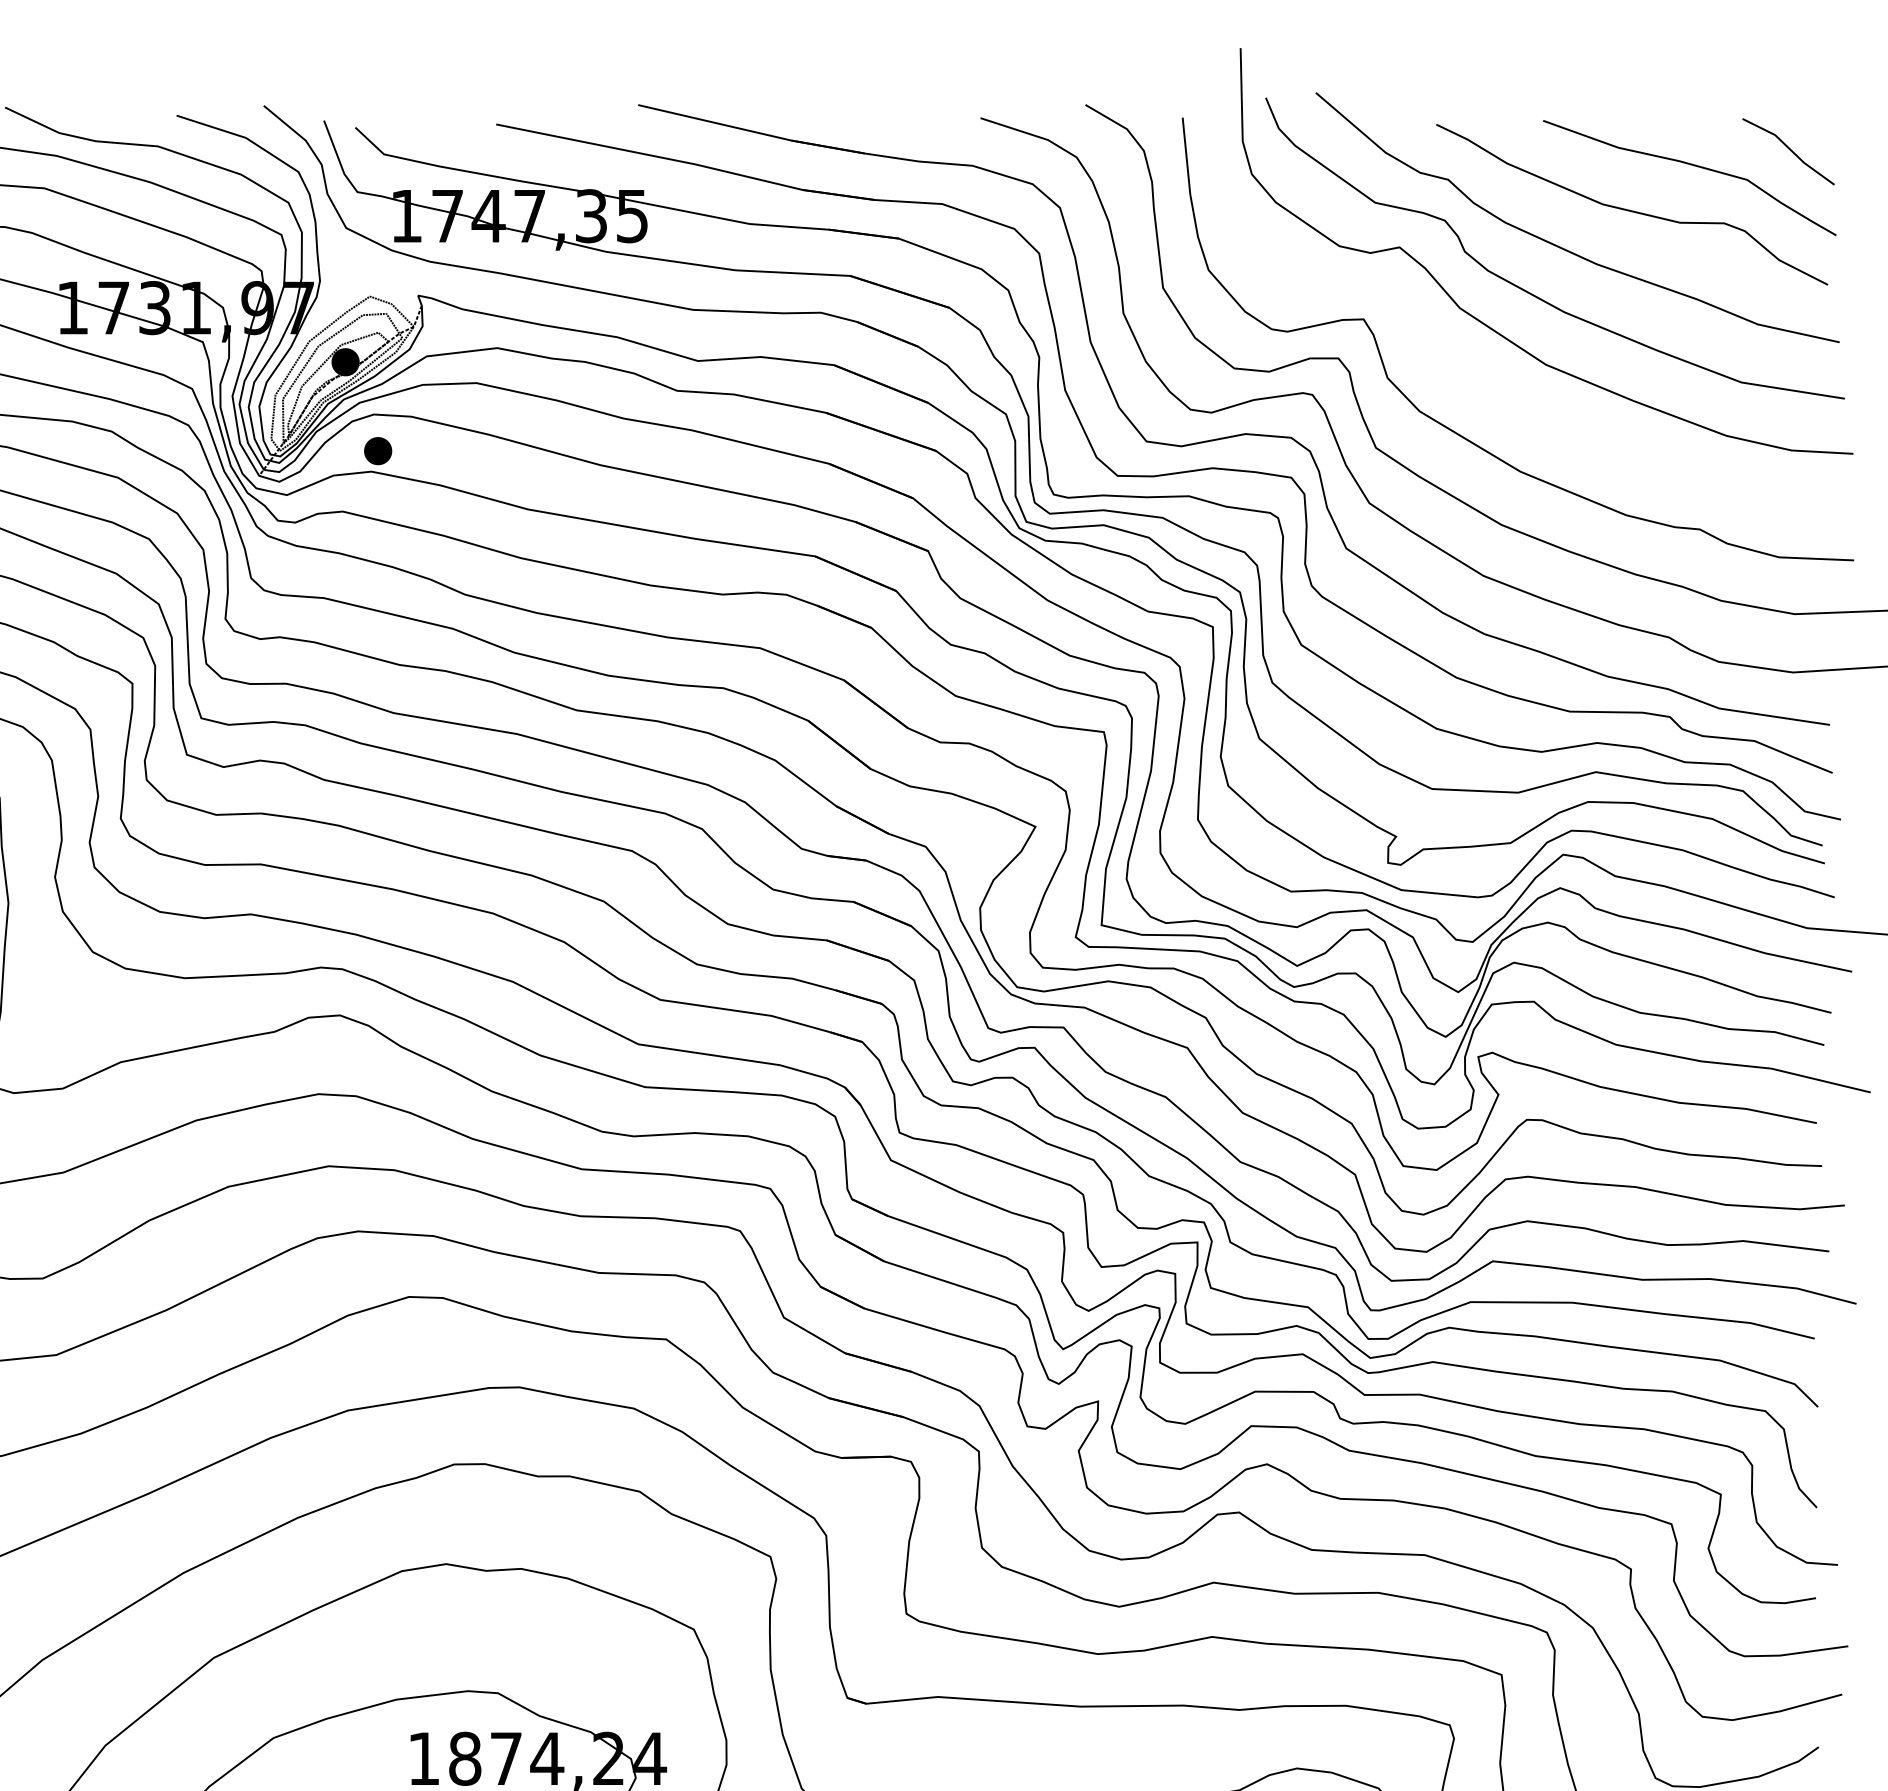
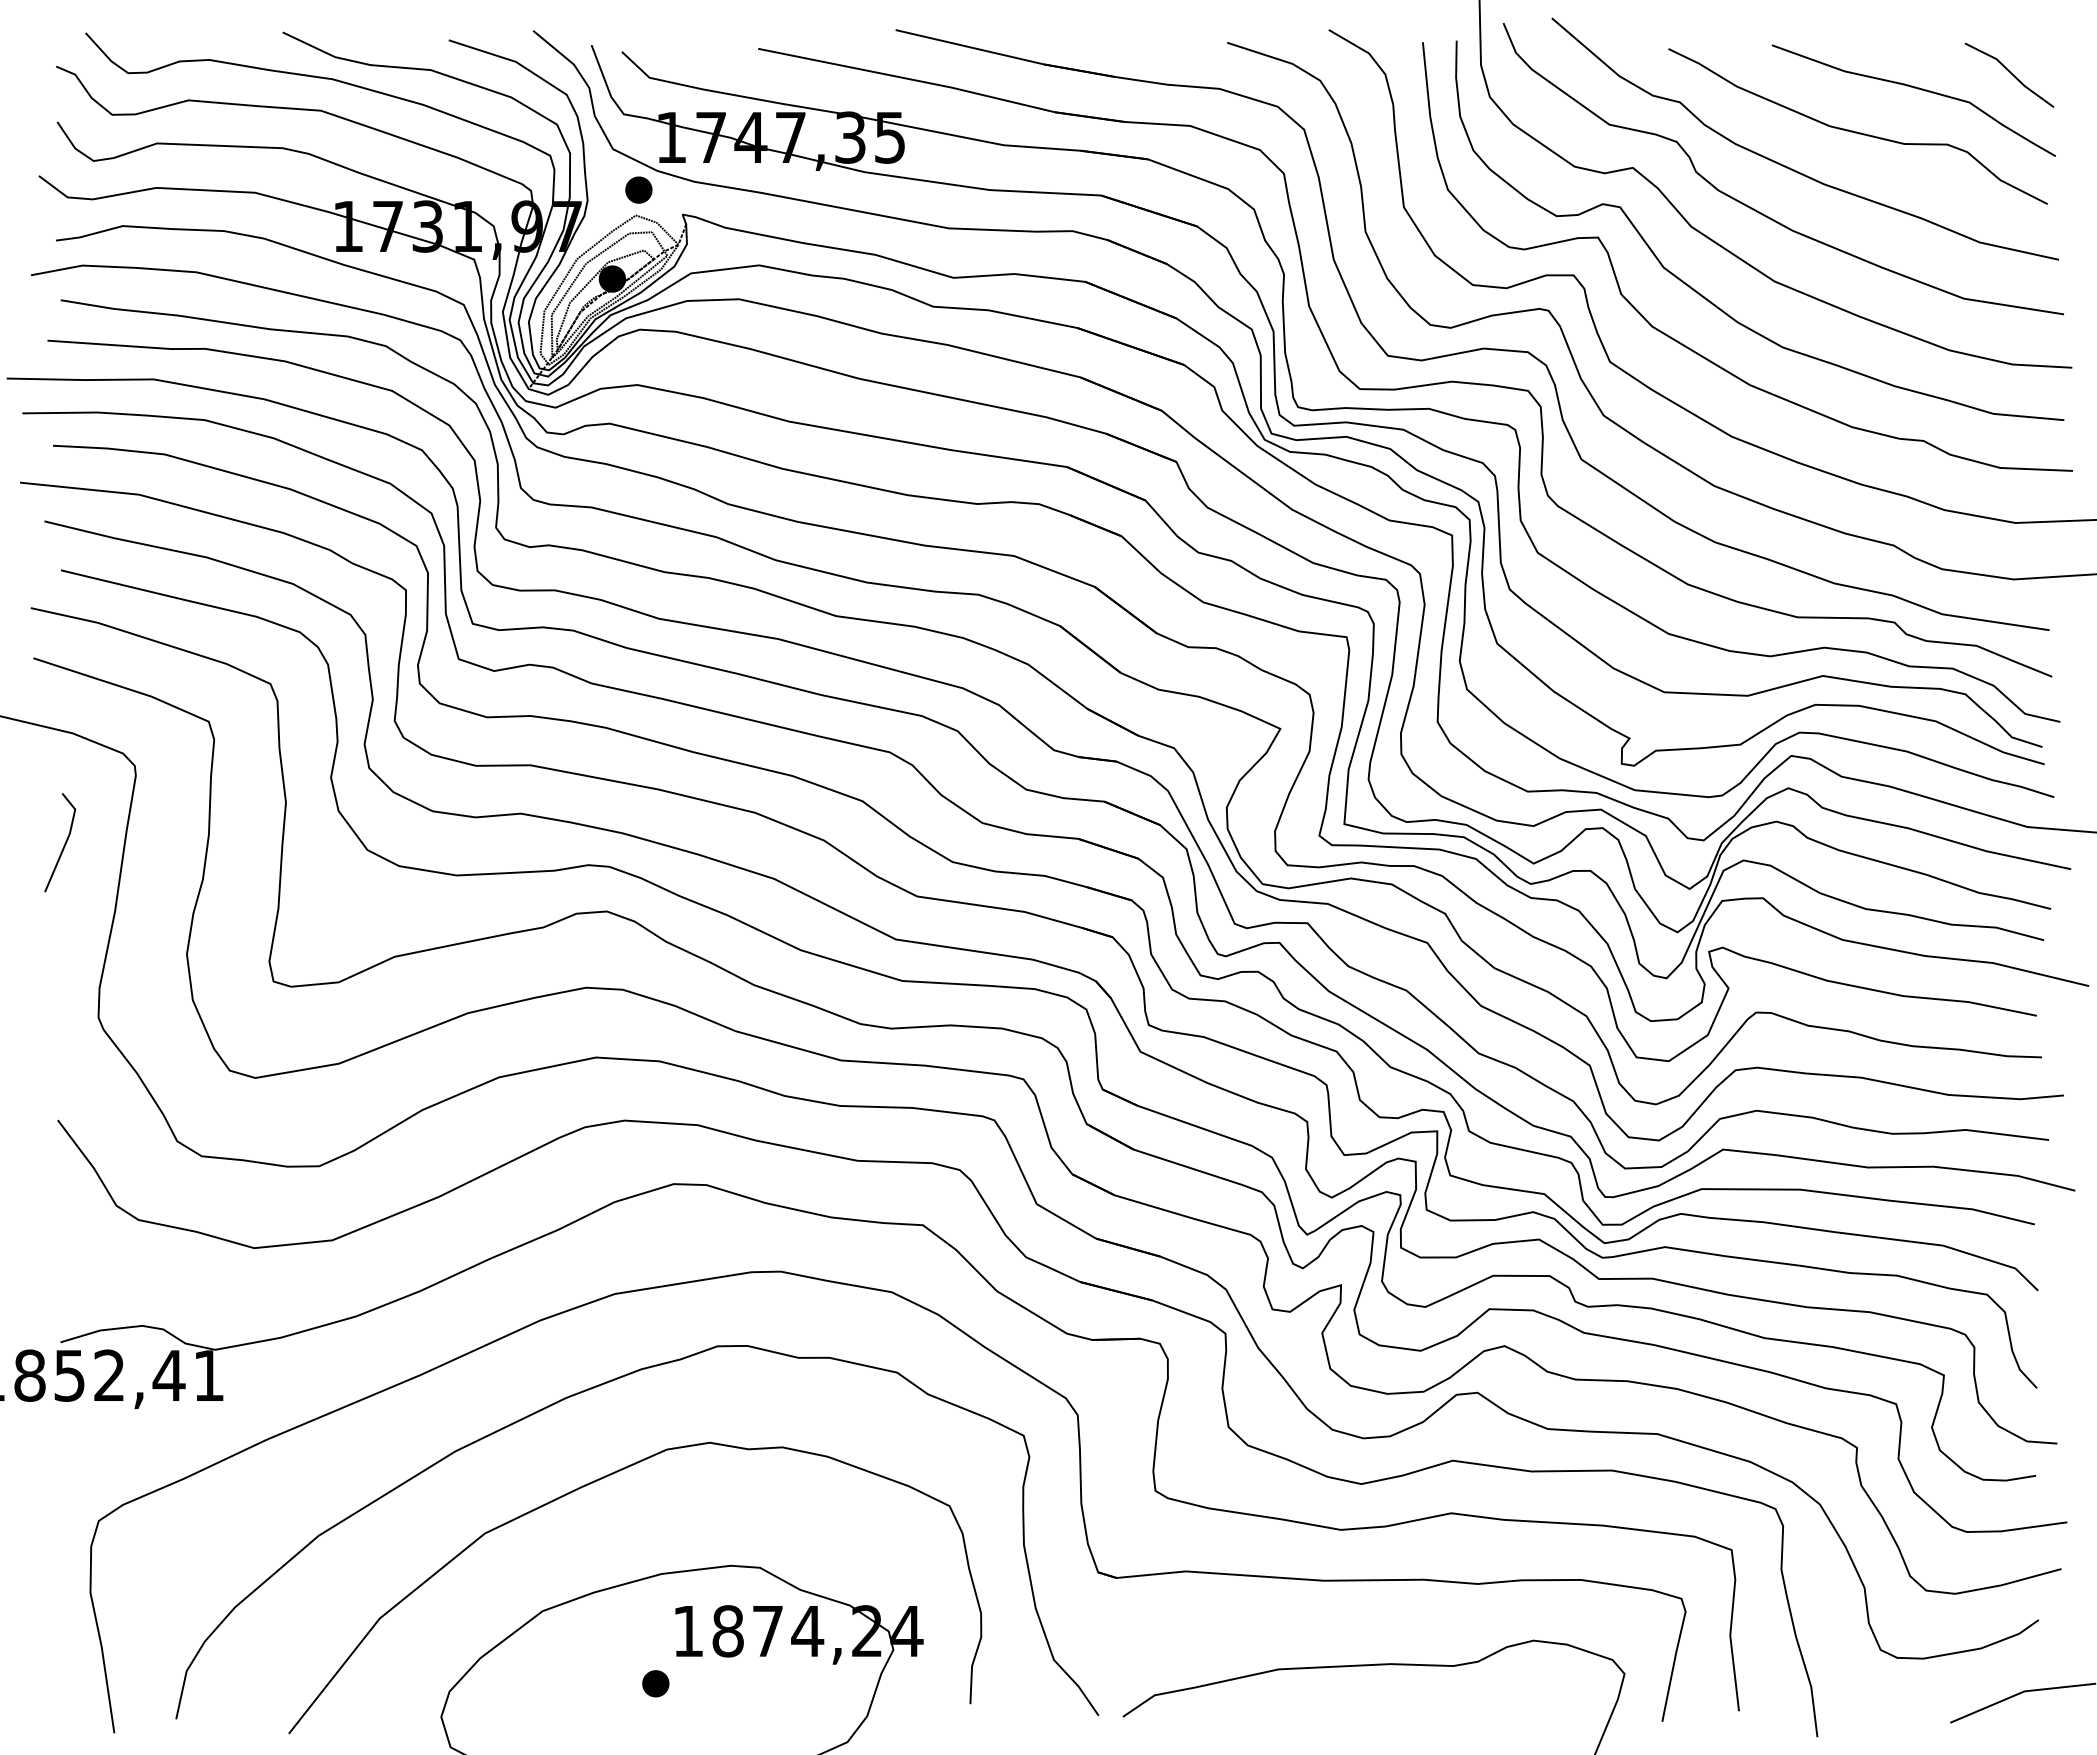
curve: (1476, 382) -> (1707, 298), added
part: (377, 450) -> (638, 189), moved

